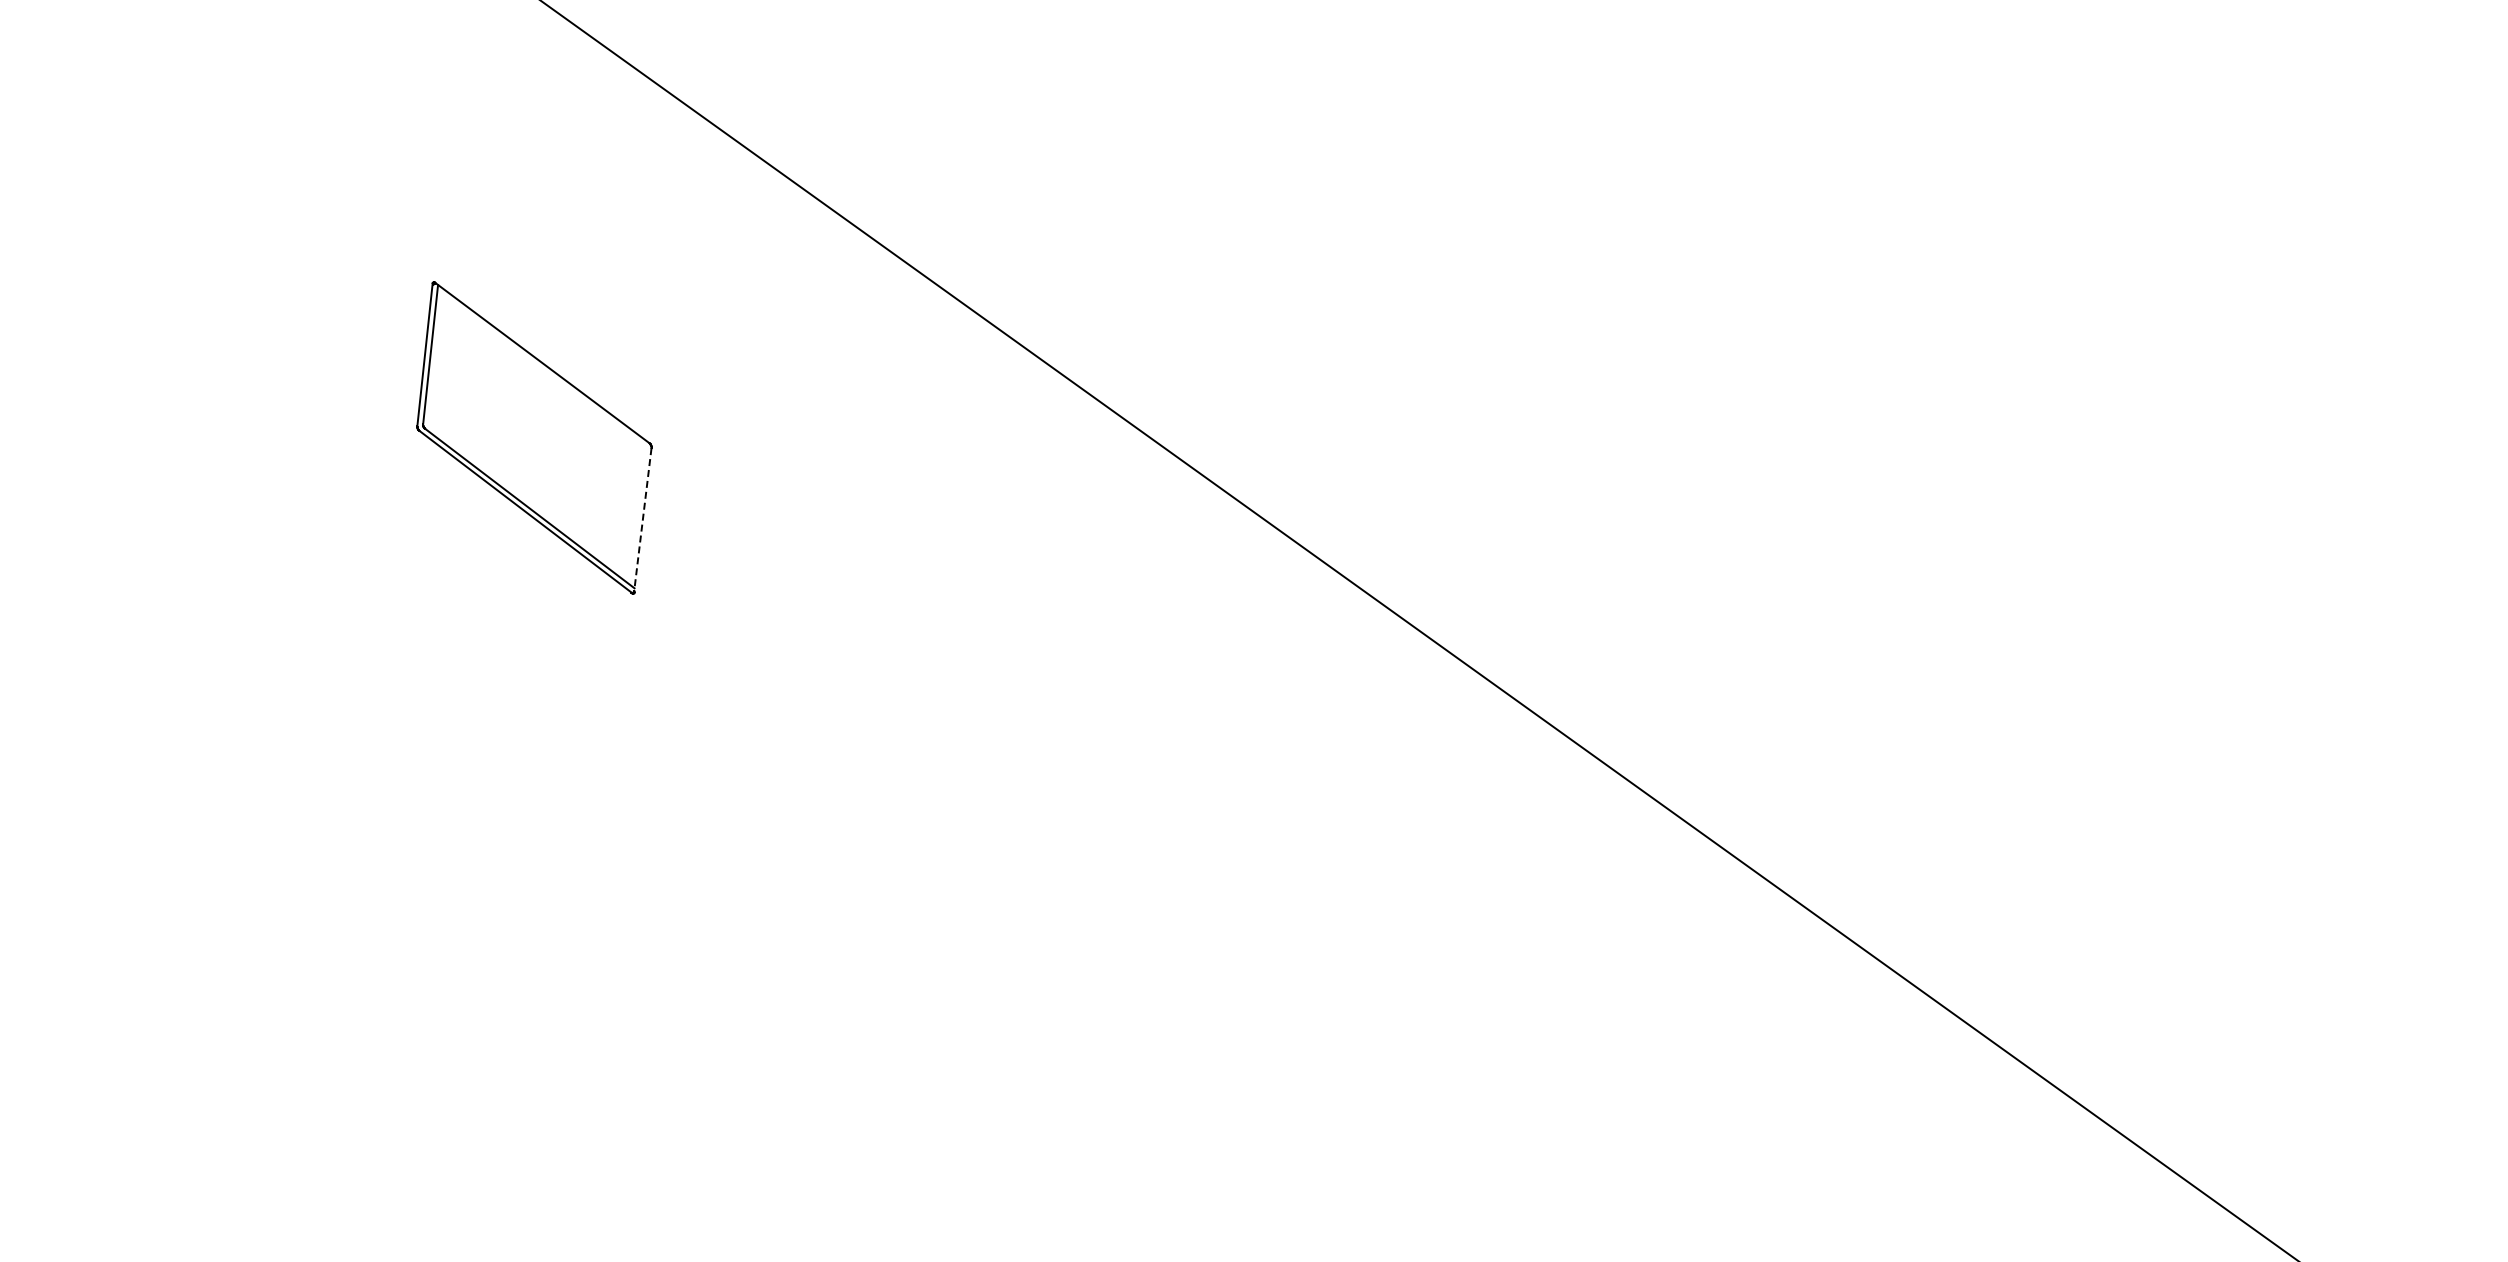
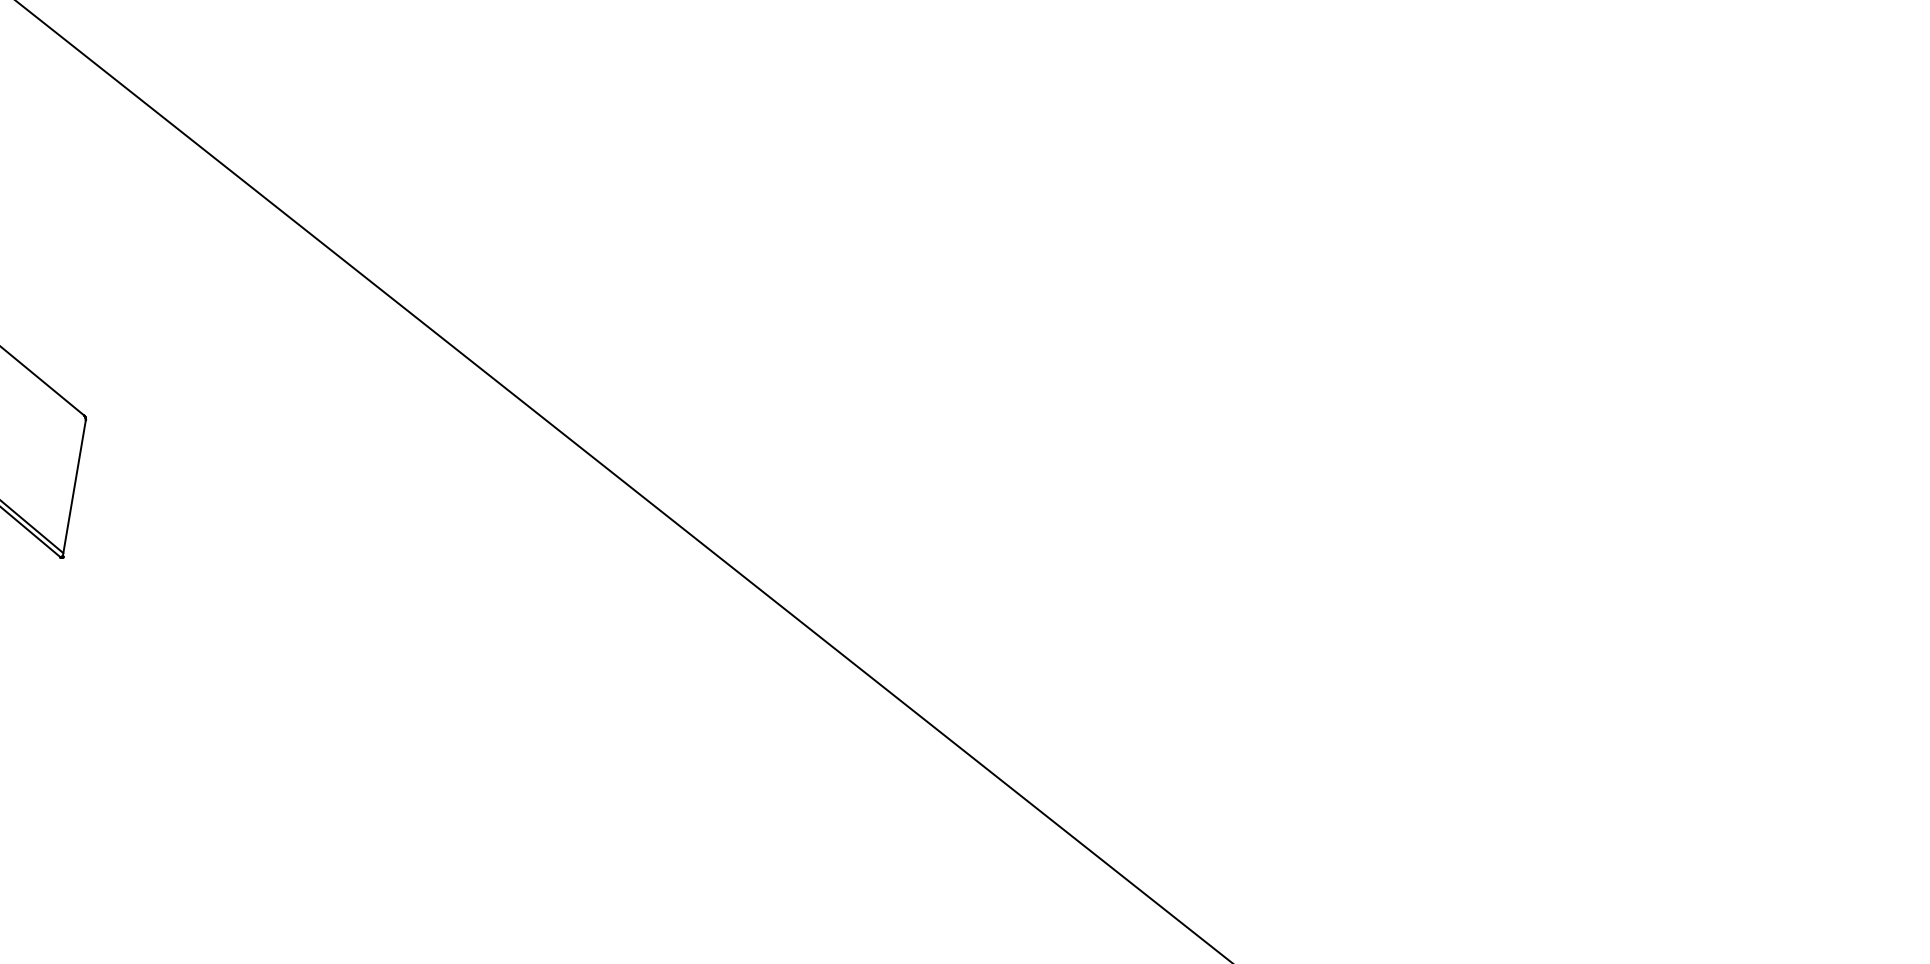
line: (642, 520) -> (73, 488), dashed -> solid

